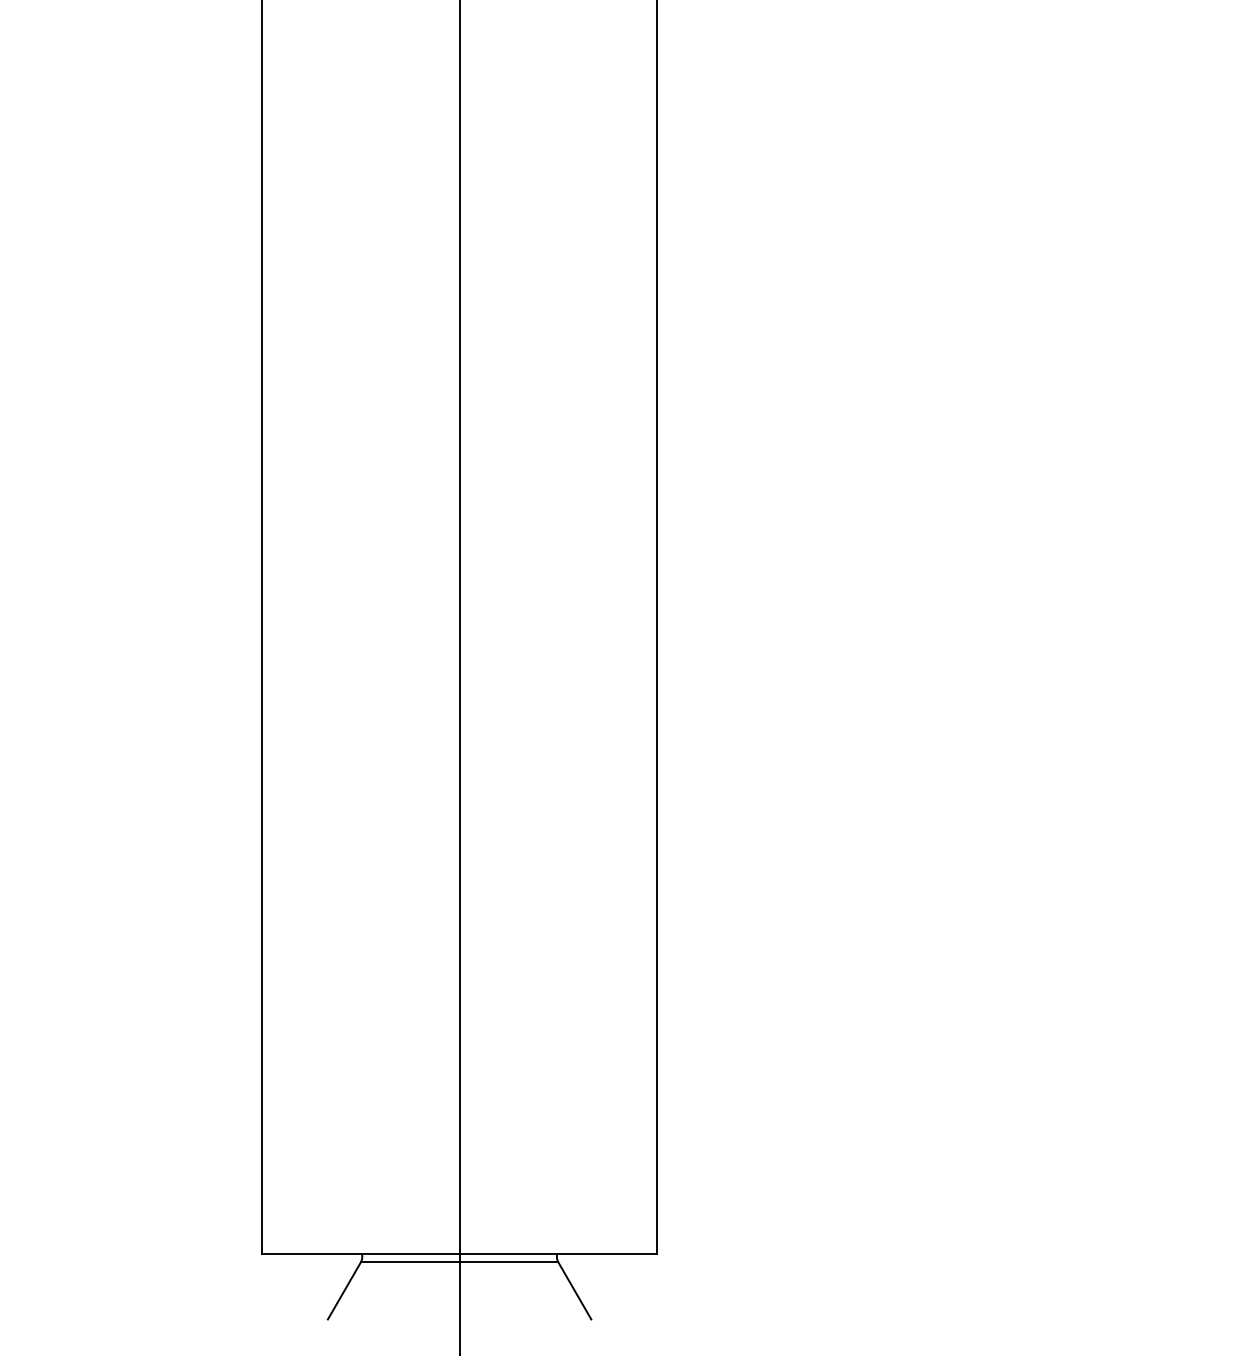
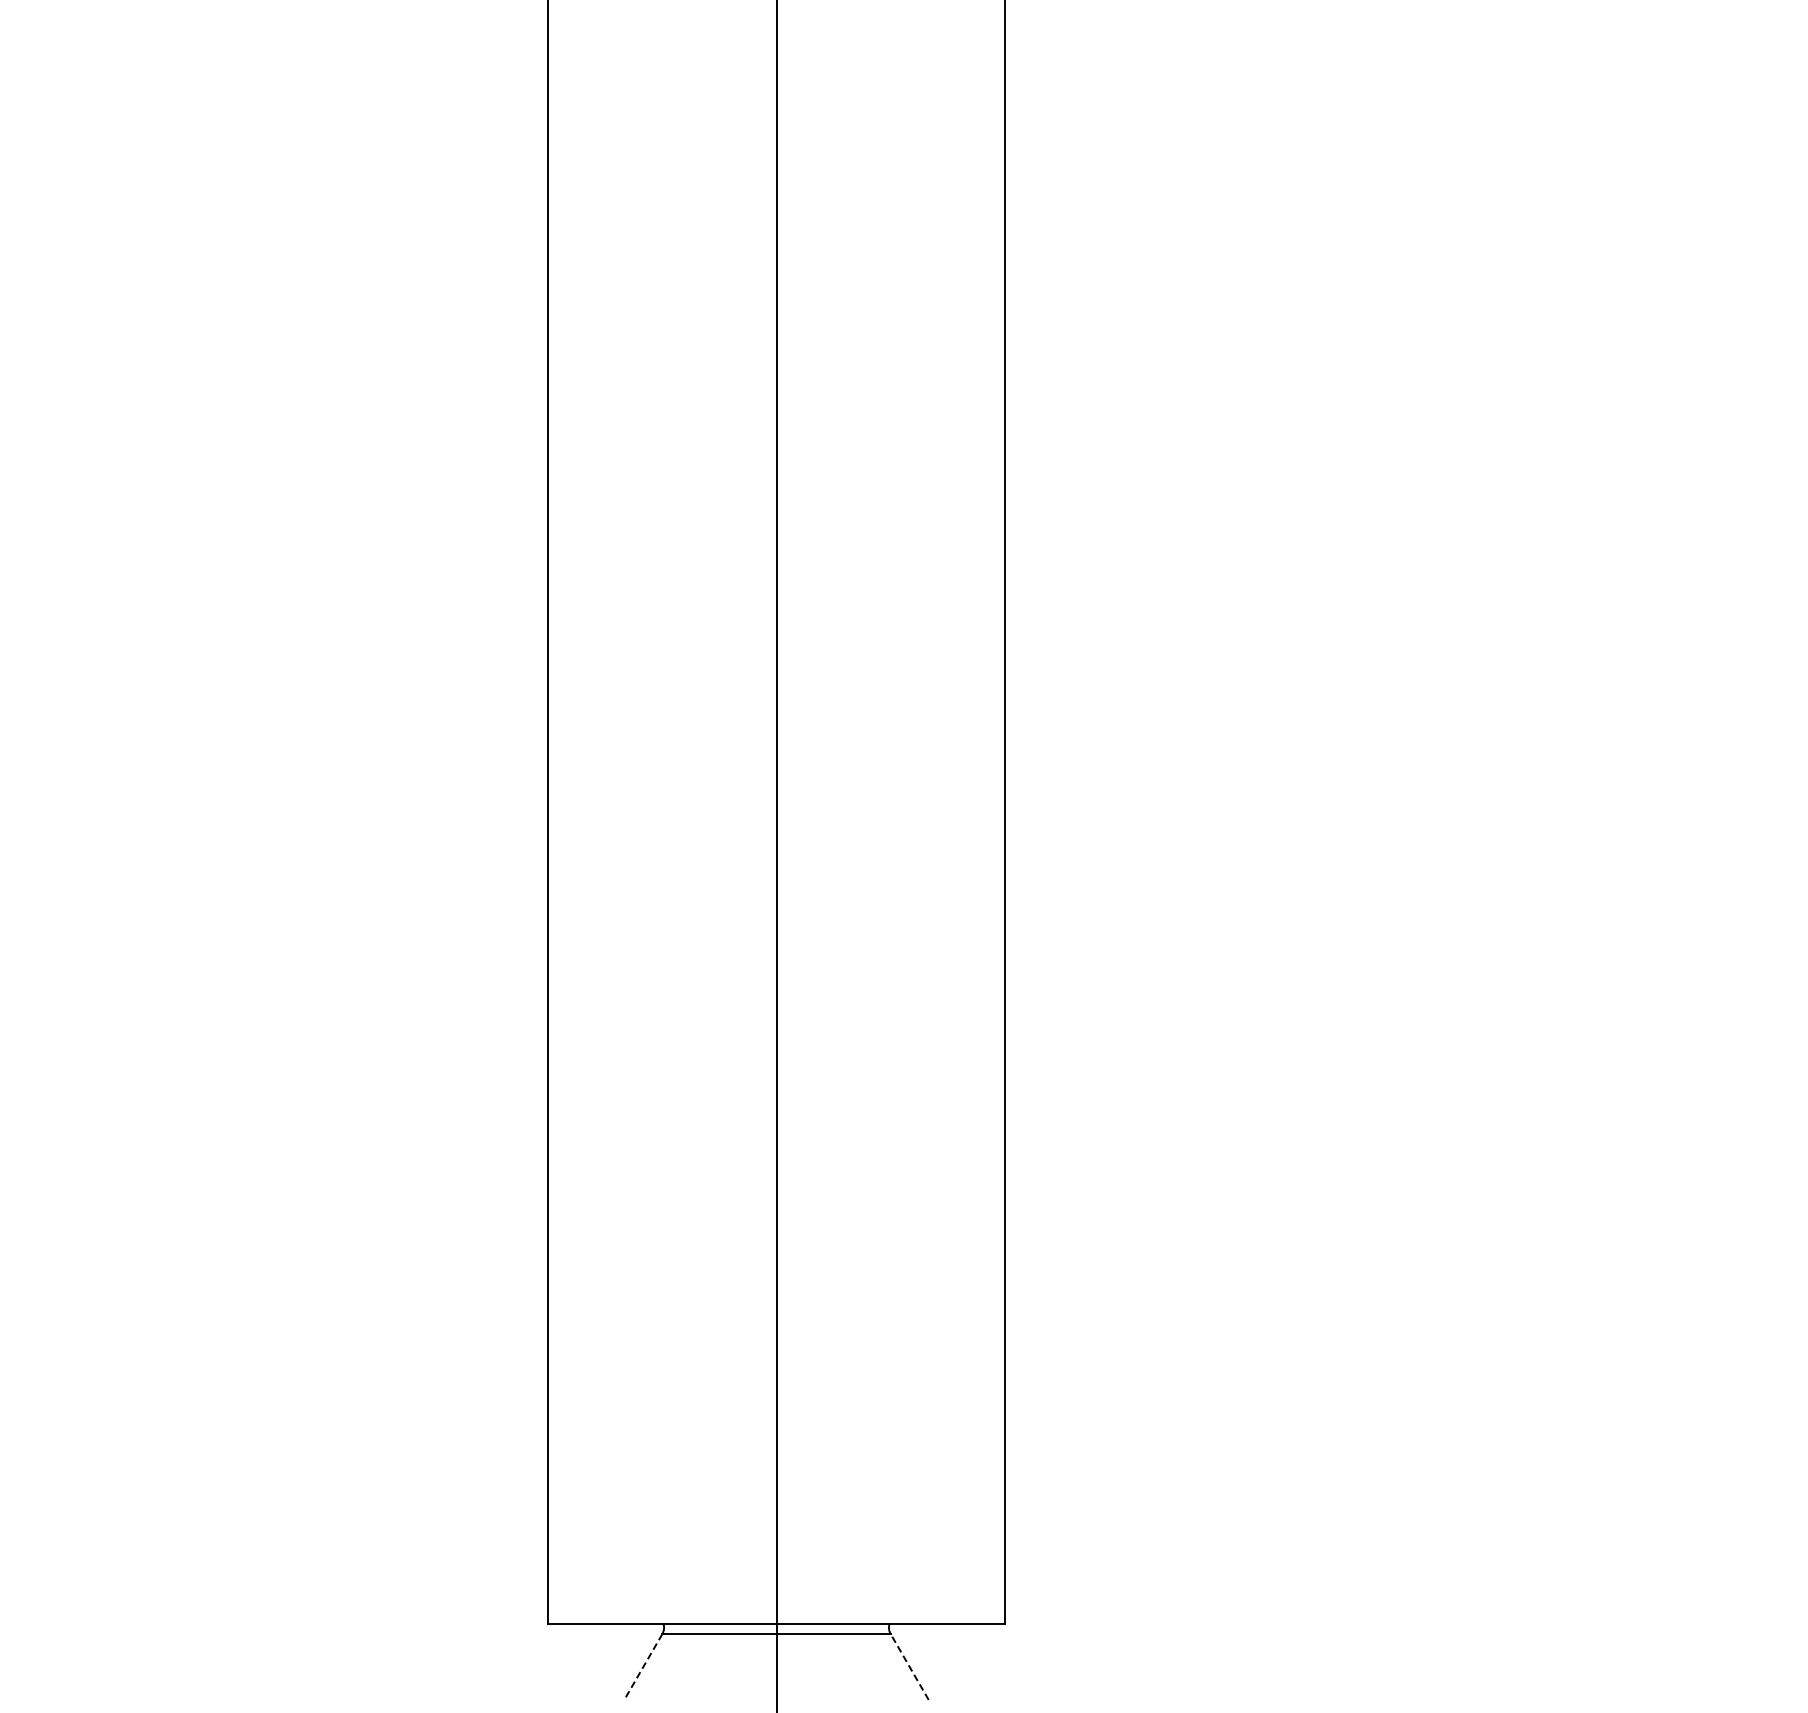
line: (574, 1290) -> (909, 1666), solid -> dashed
line: (344, 1291) -> (643, 1667), solid -> dashed

